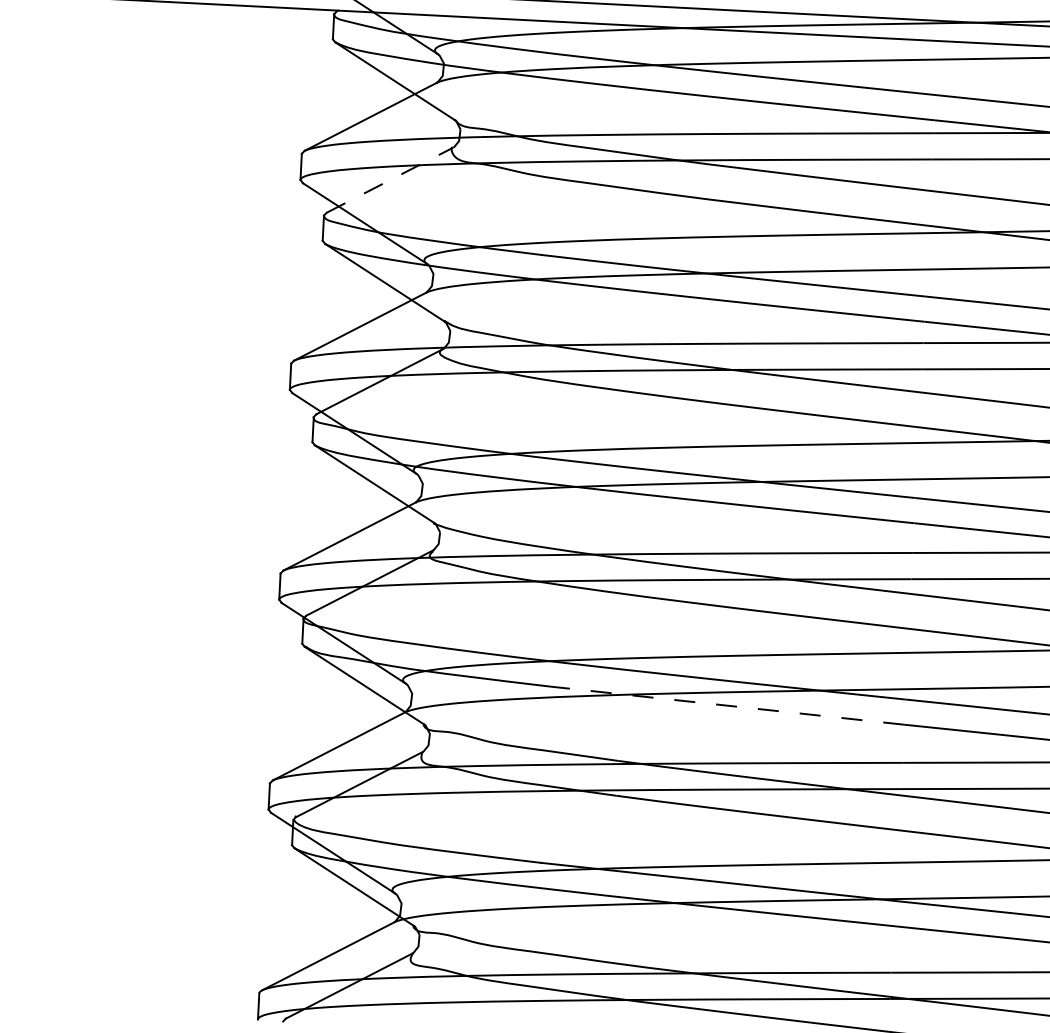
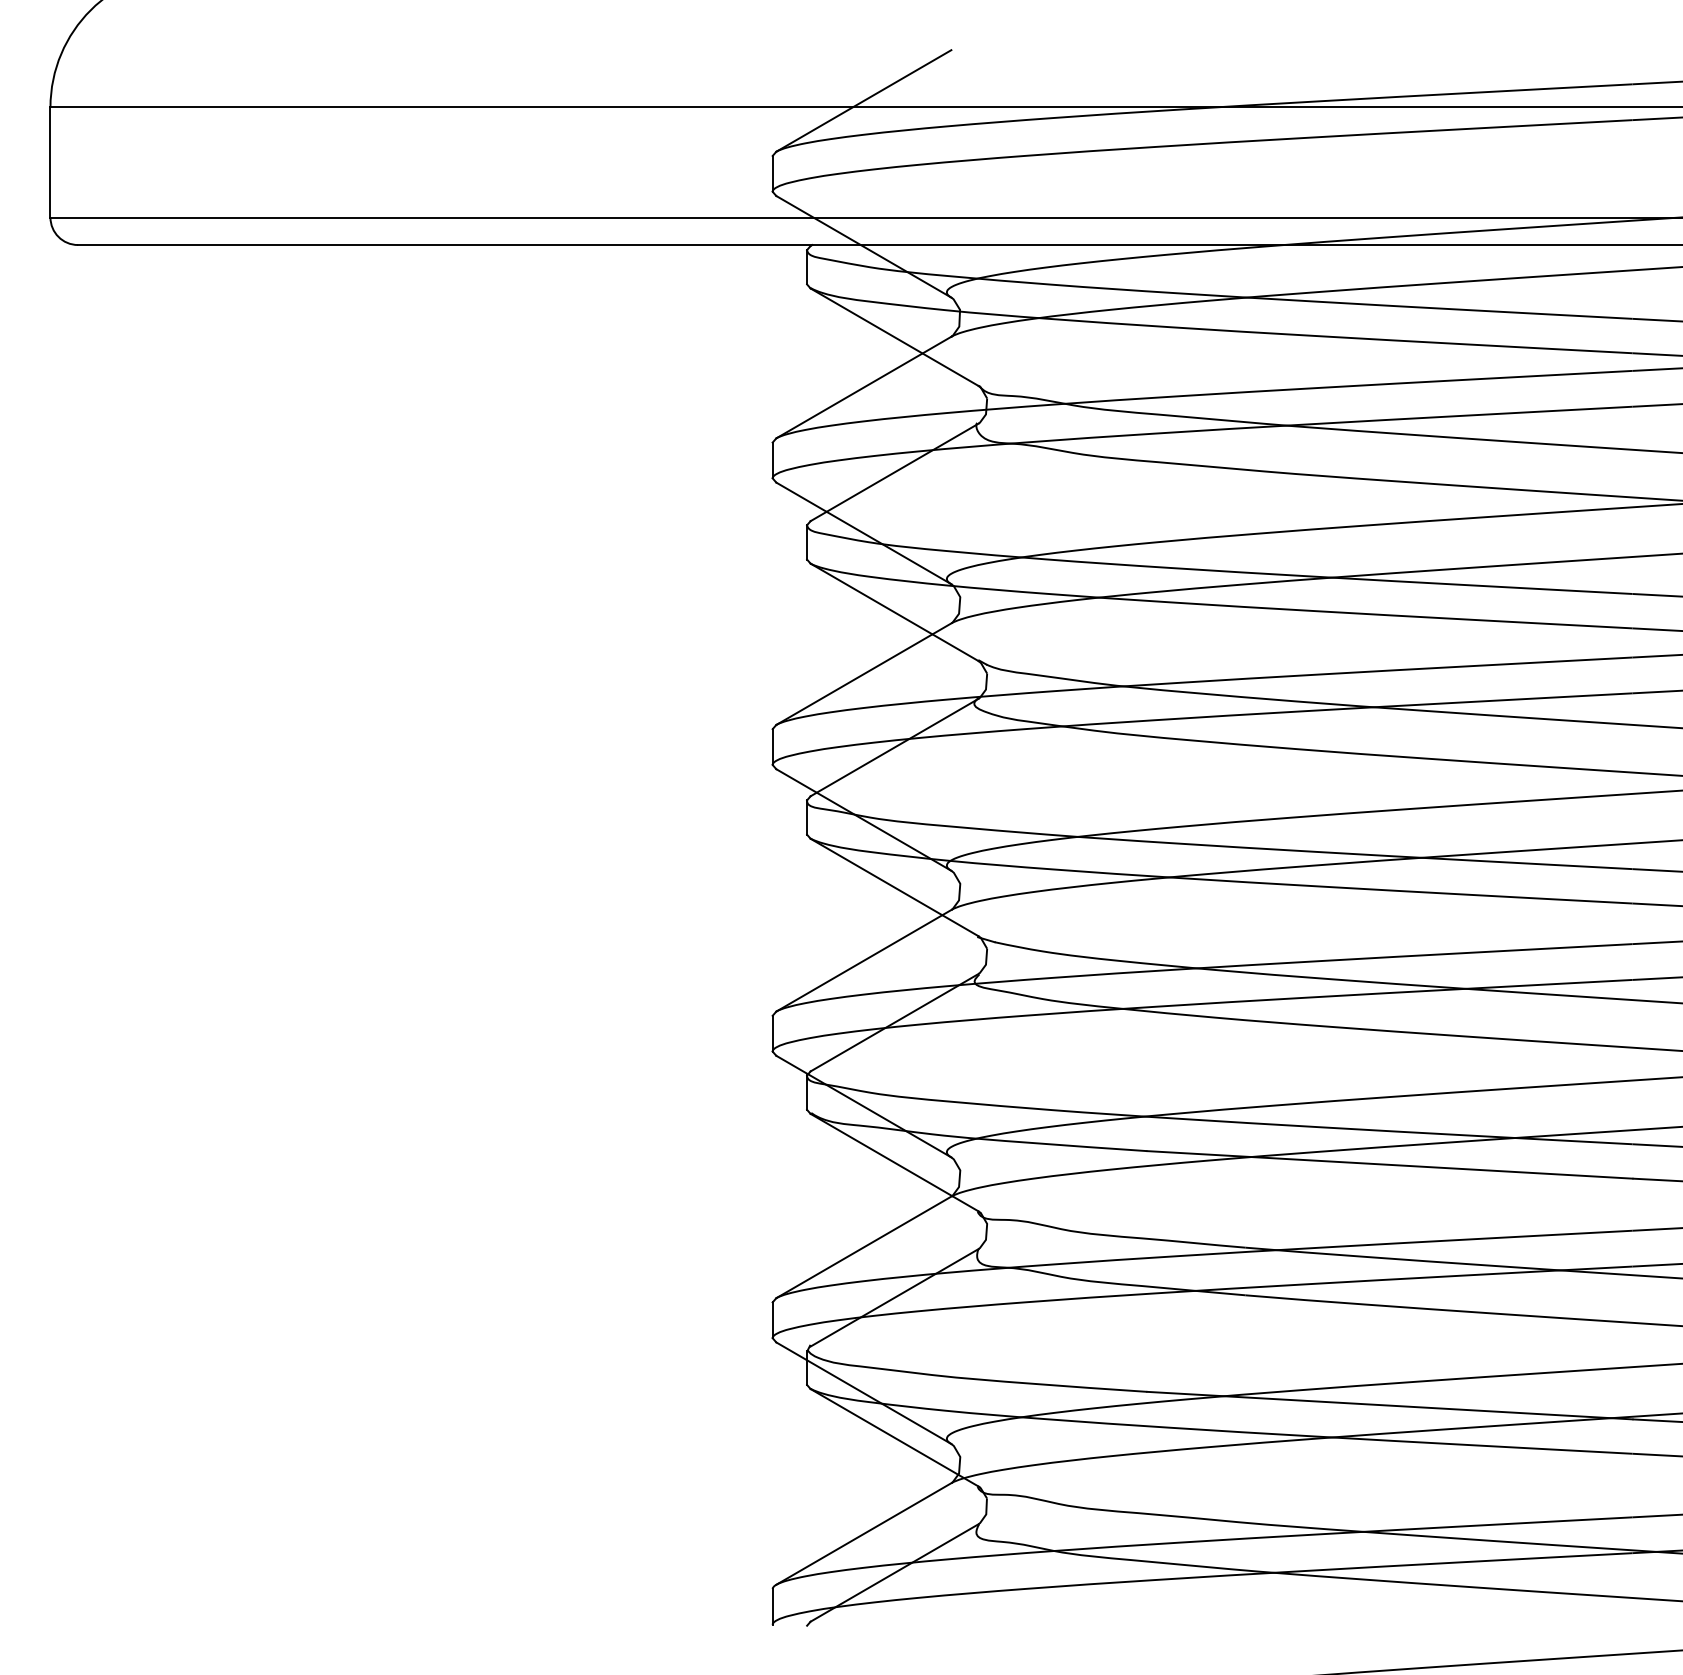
line: (390, 180) -> (895, 472), dashed -> solid
line: (726, 705) -> (1389, 1164), dashed -> solid

